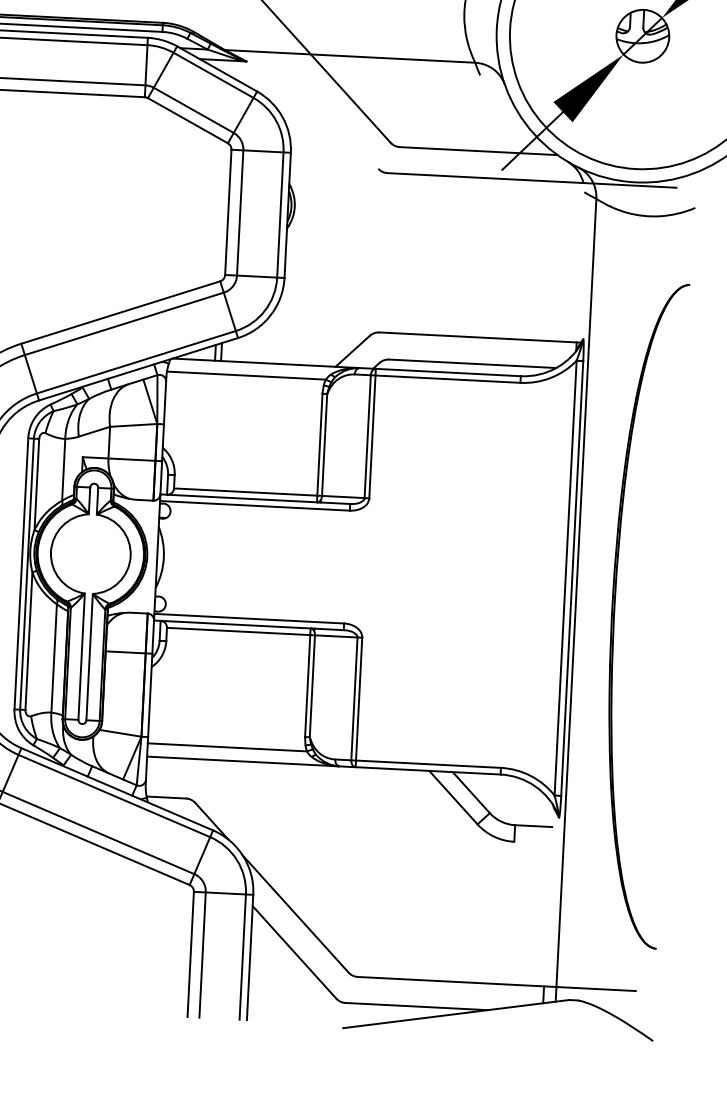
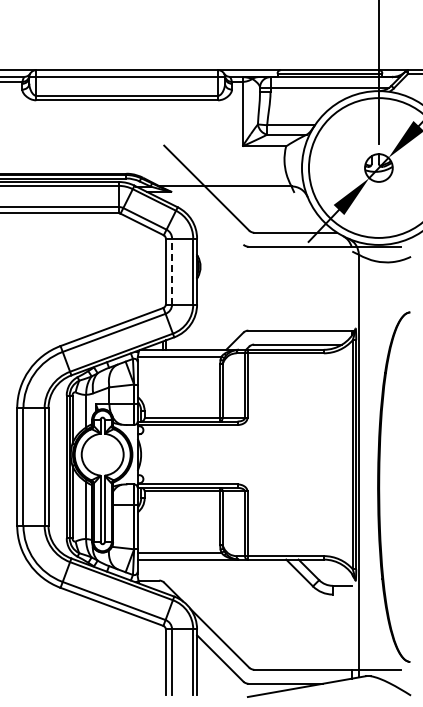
line: (240, 212) -> (172, 271), solid -> dashed
part: (616, 612) -> (380, 486), moved

